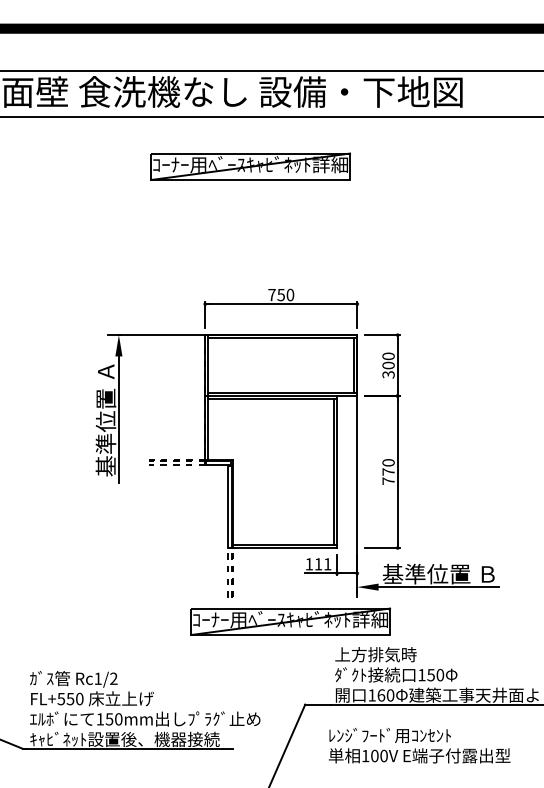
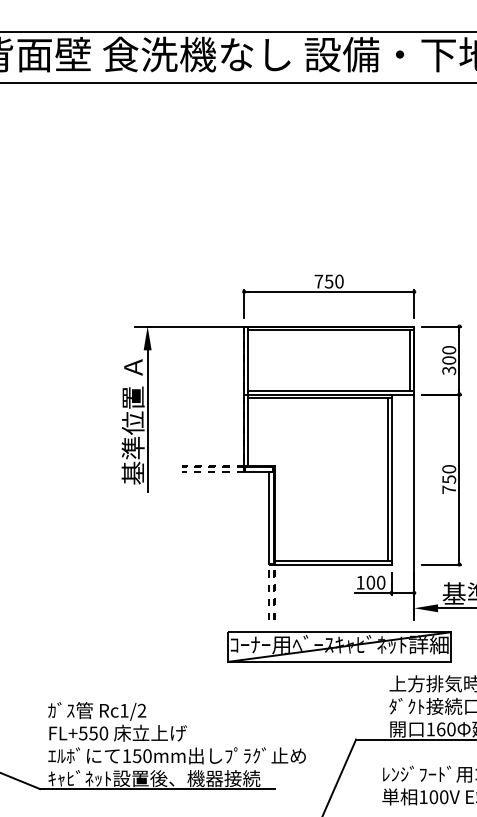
part: (250, 166) -> (294, 137), removed
text: (388, 471) -> (449, 478), 770 -> 750
text: (322, 564) -> (375, 582), 111 -> 100

